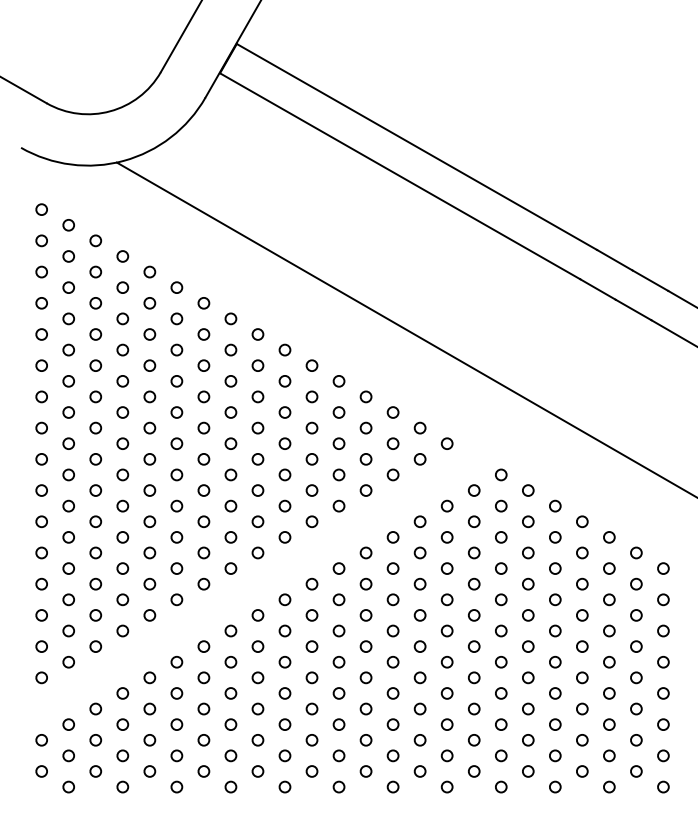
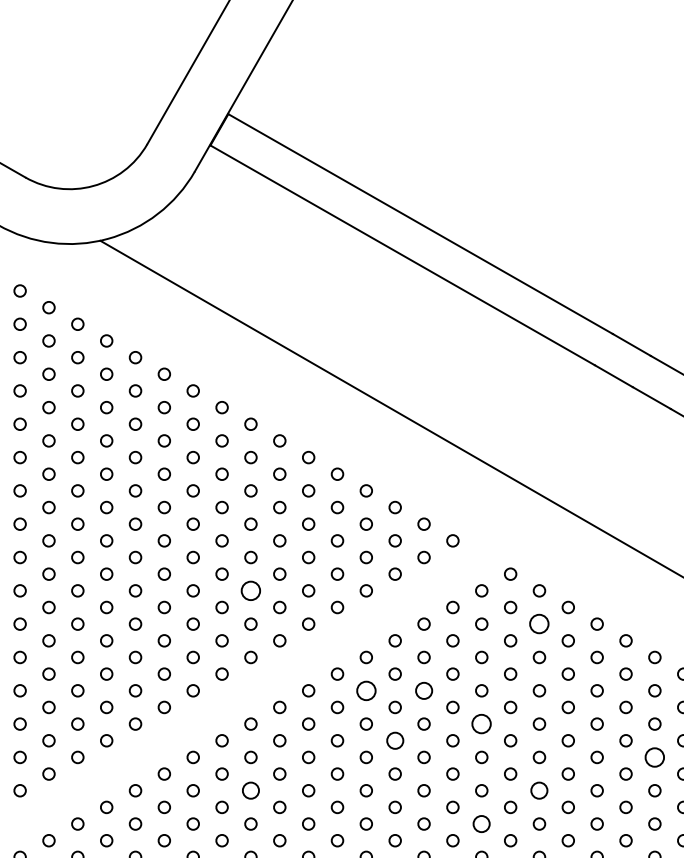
circle: (257, 490) -> (250, 590), size x1.6
circle: (528, 521) -> (539, 623), size x1.6
circle: (365, 583) -> (365, 690), size x1.6
circle: (419, 583) -> (423, 690), size x1.4
circle: (474, 615) -> (482, 724), size x1.6
circle: (392, 630) -> (394, 740), size x1.4
circle: (636, 646) -> (654, 757), size x1.6
circle: (257, 677) -> (250, 790), size x1.4
circle: (528, 677) -> (539, 790), size x1.4
circle: (474, 708) -> (482, 823), size x1.4

